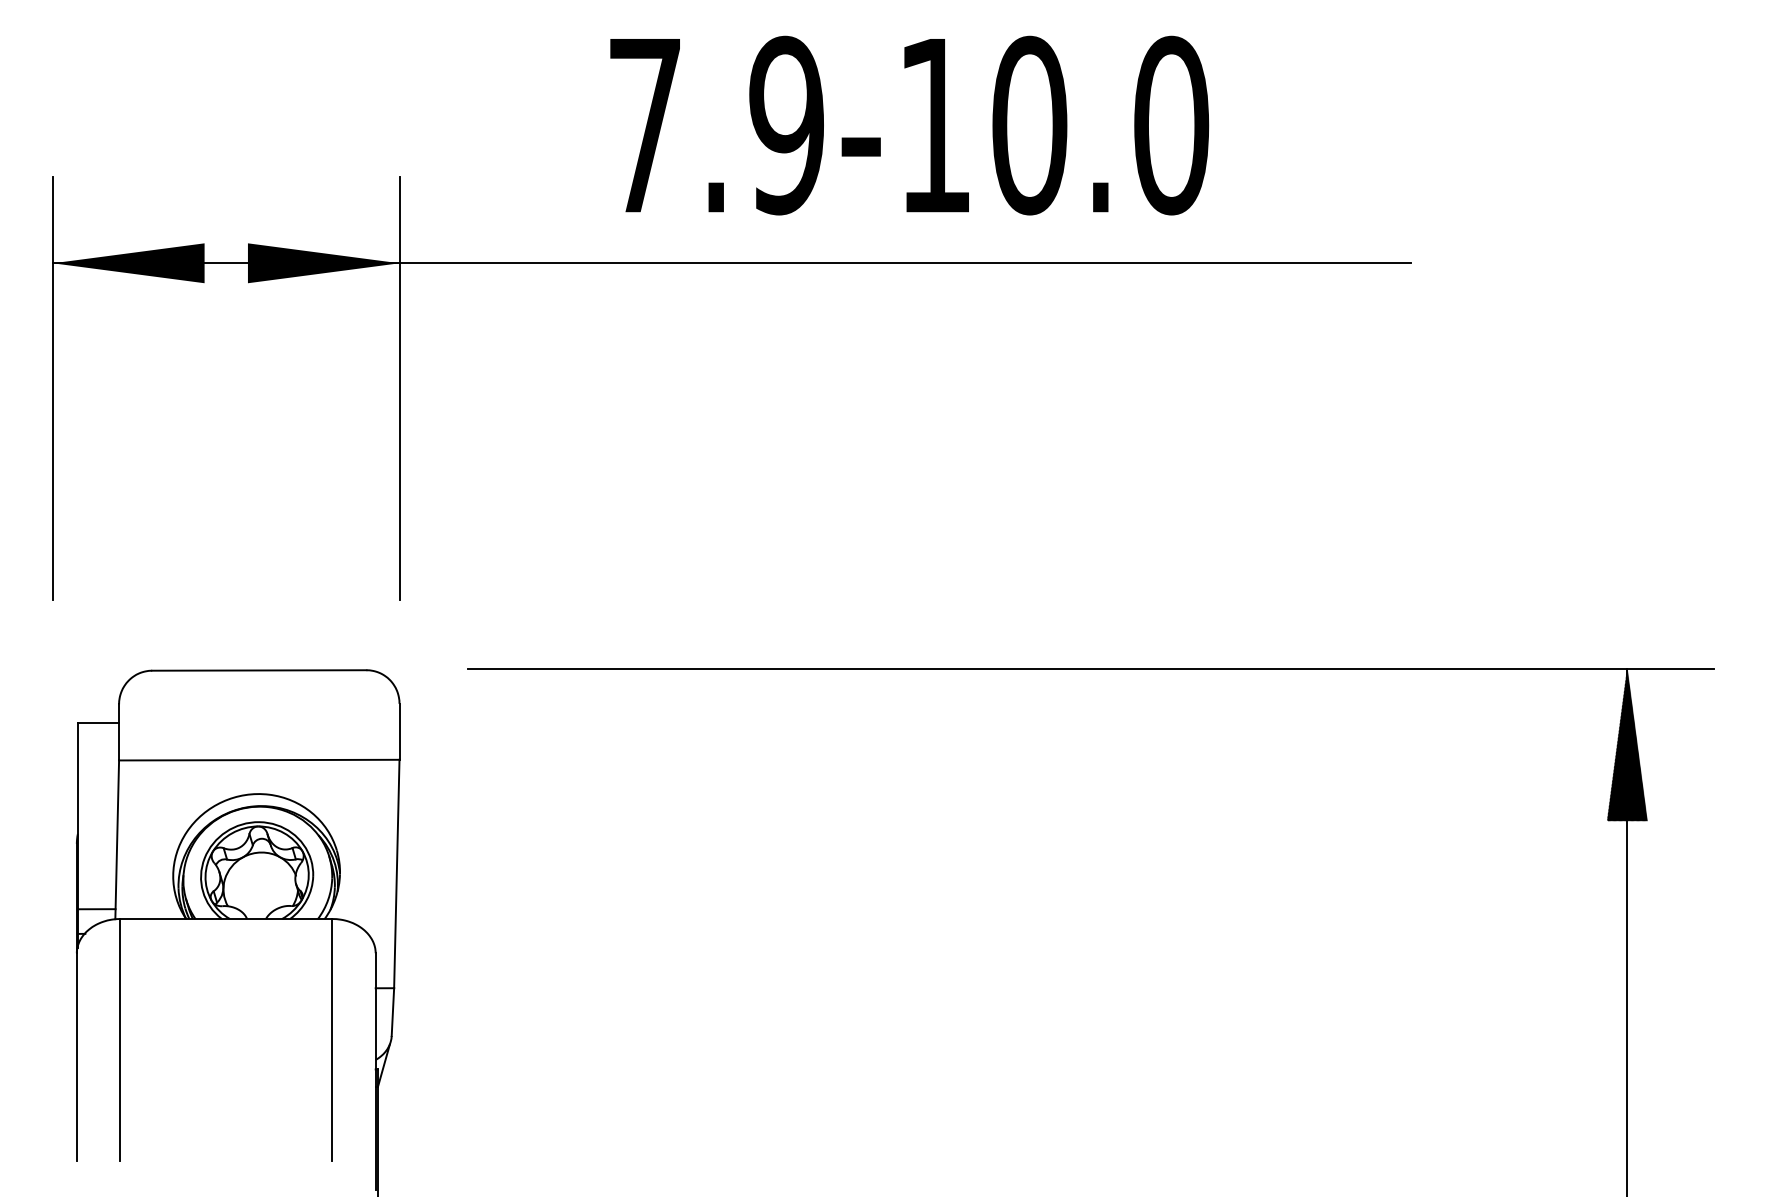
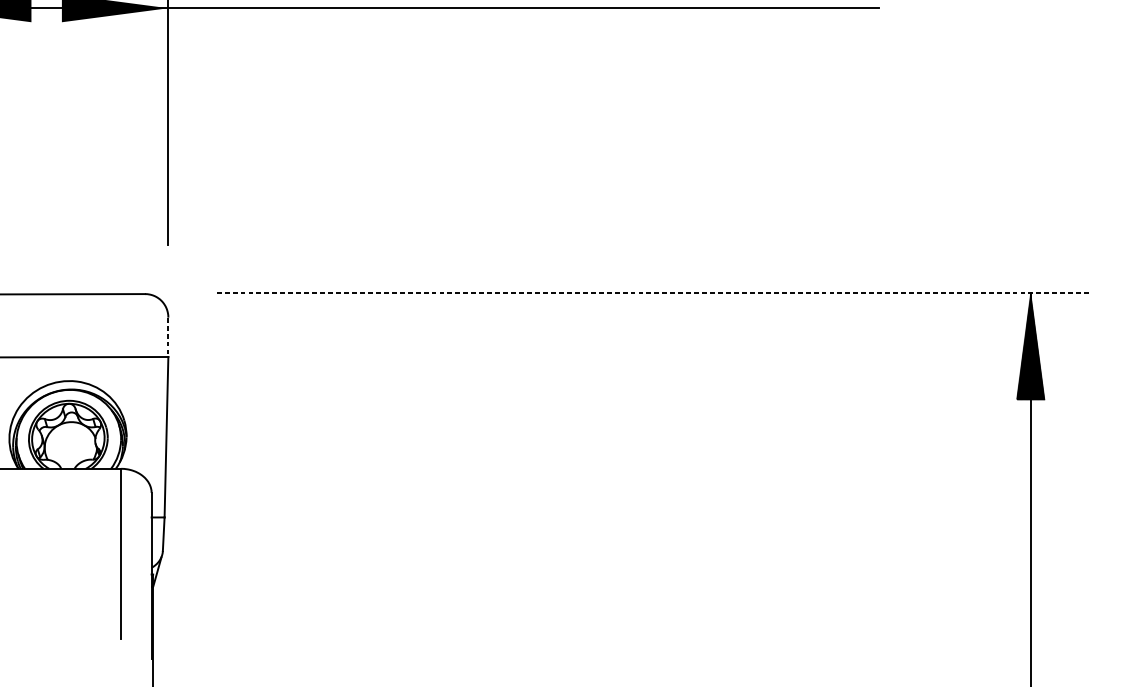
line: (1091, 669) -> (654, 293), solid -> dashed
line: (399, 732) -> (168, 337), solid -> dashed

